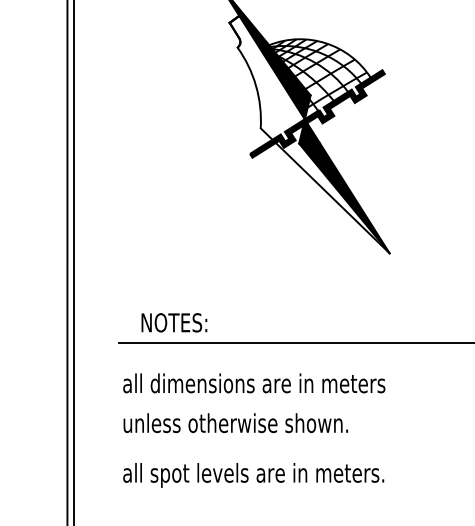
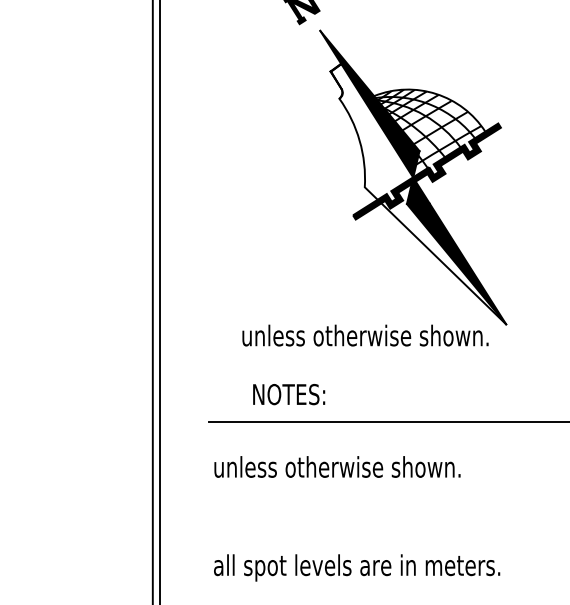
text: (174, 322) -> (289, 394), moved
text: (254, 382) -> (357, 466), all dimensions are in meters -> unless otherwise shown.
text: (235, 423) -> (365, 335), moved

